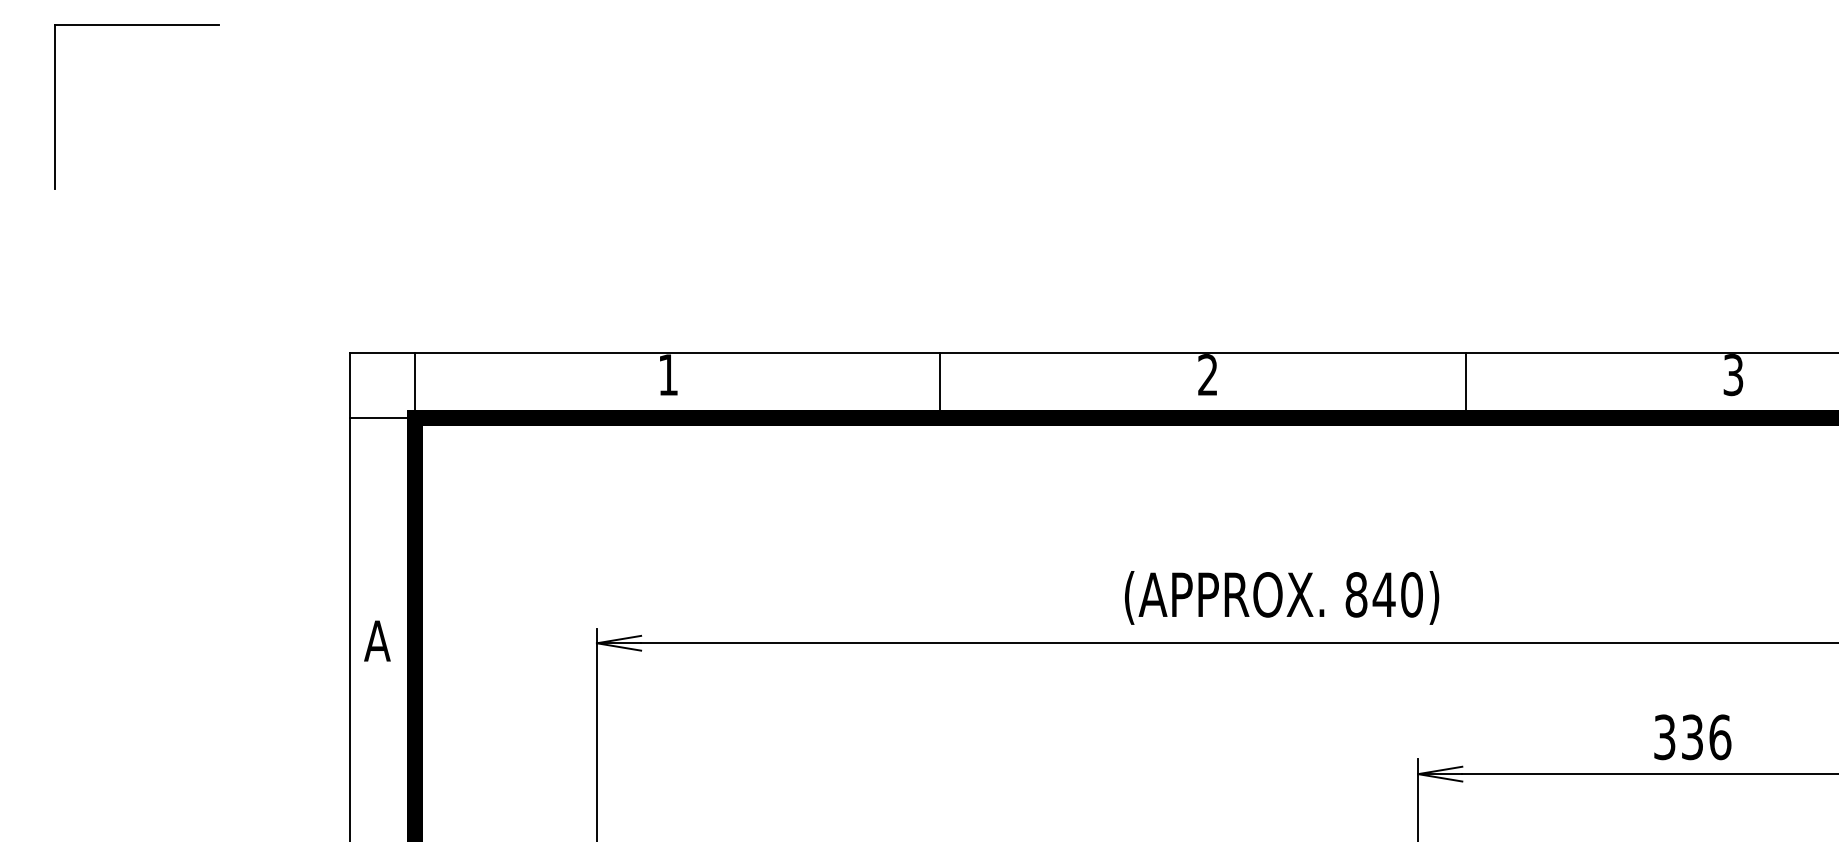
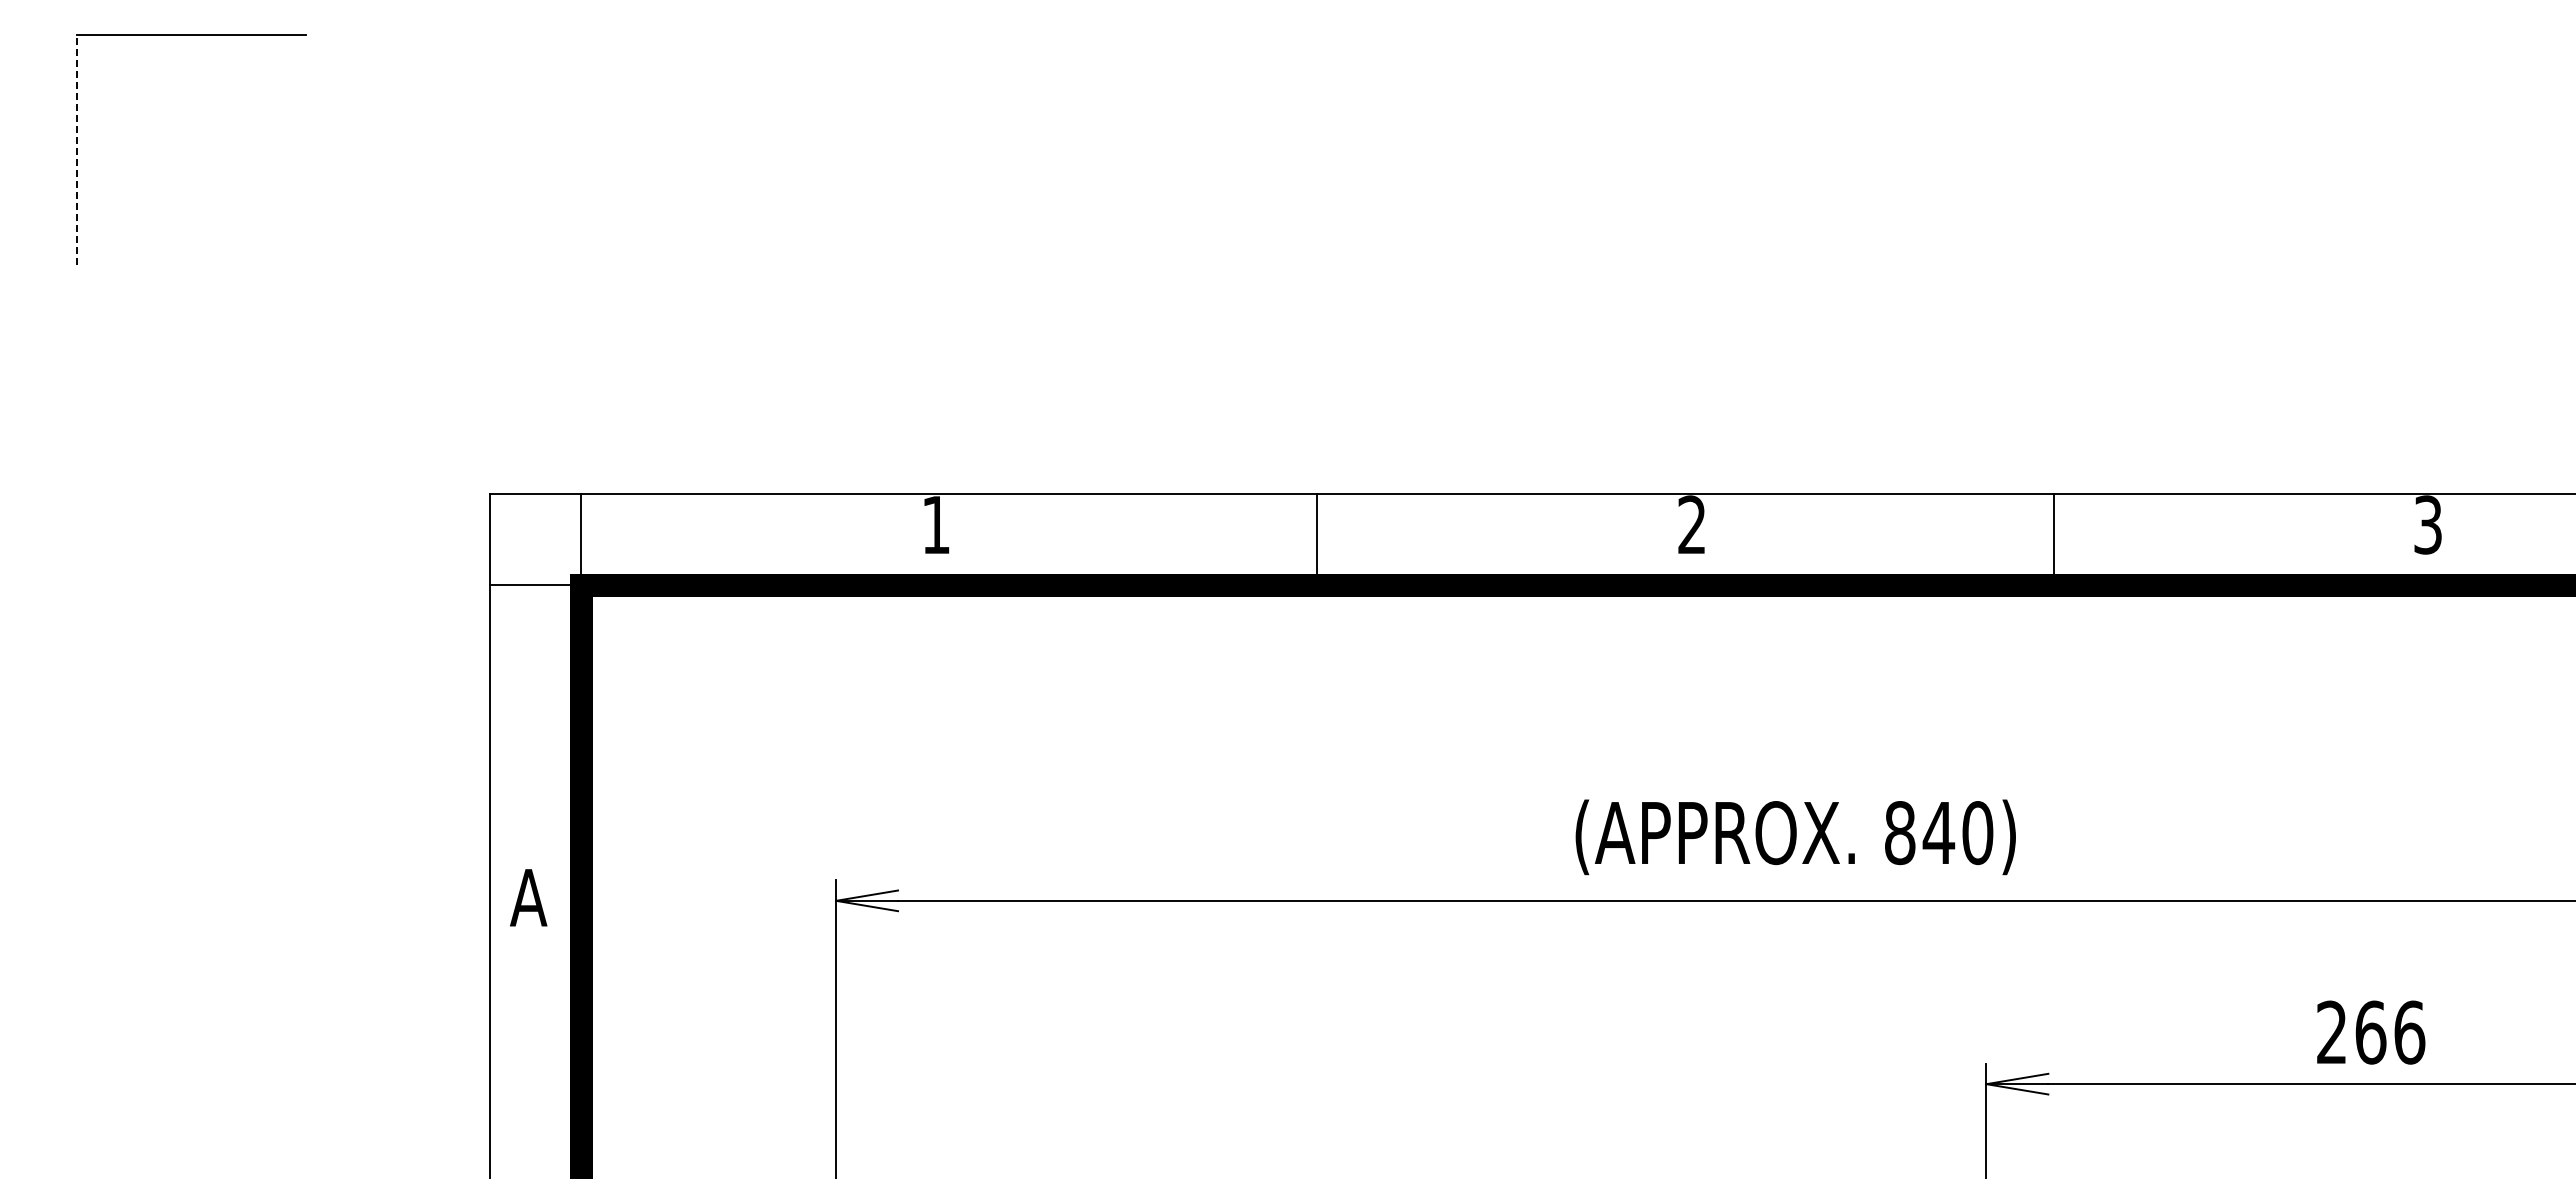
line: (55, 106) -> (77, 149), solid -> dashed
text: (1678, 737) -> (2351, 1032), 336 -> 266

